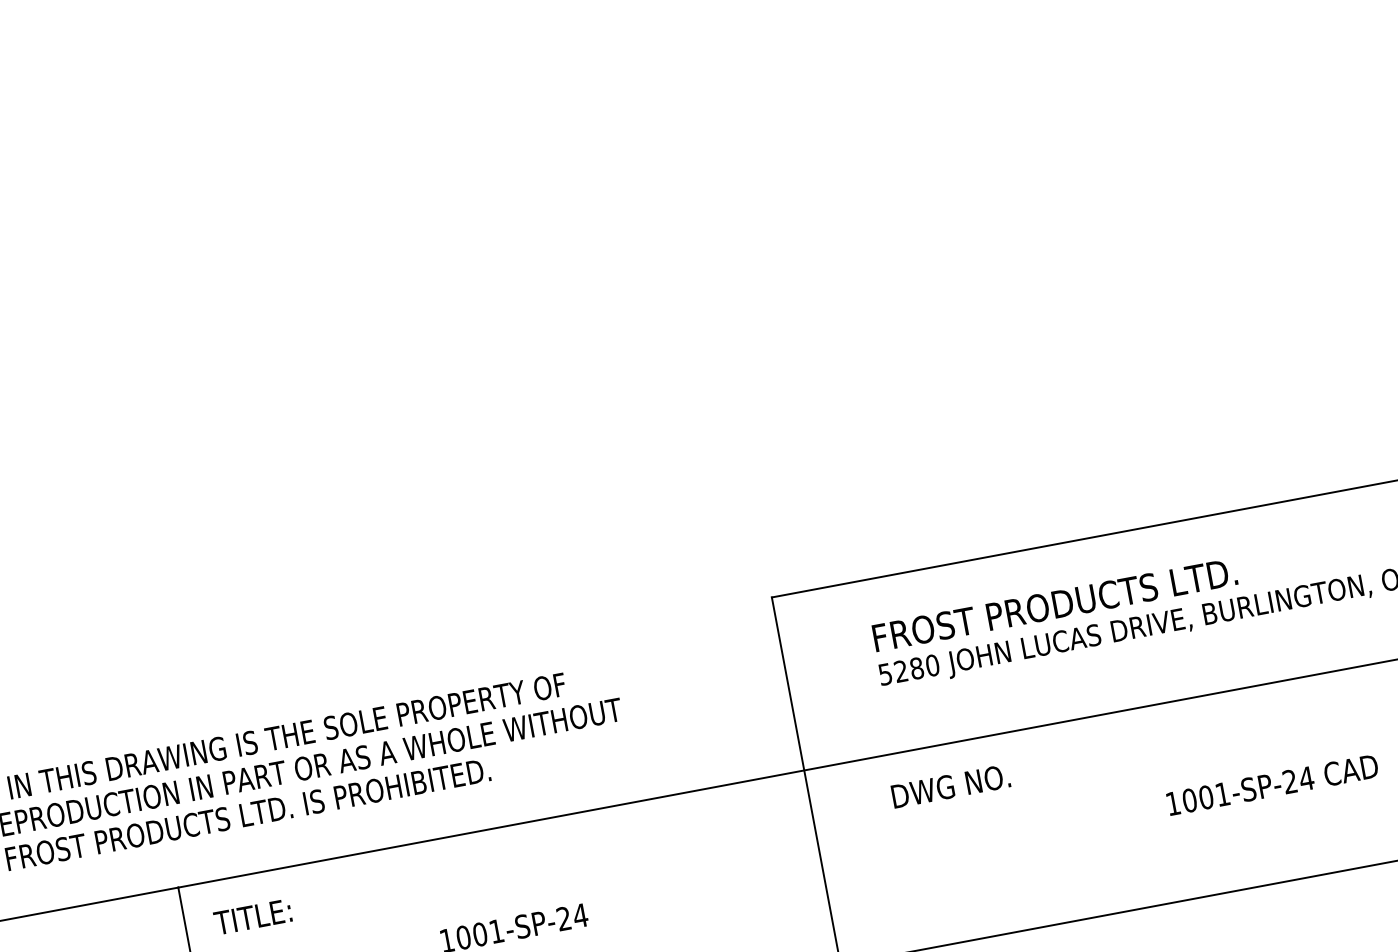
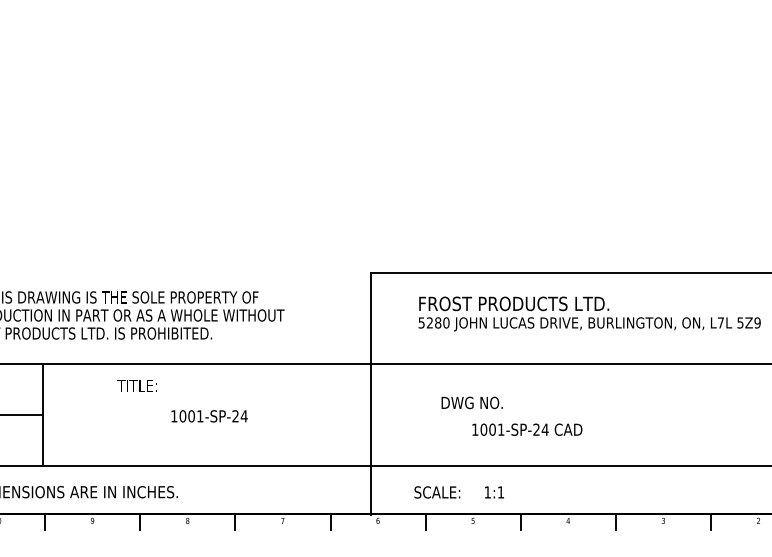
text: (1272, 784) -> (527, 429), moved
text: (949, 785) -> (471, 402), moved
text: (251, 916) -> (136, 385), moved

